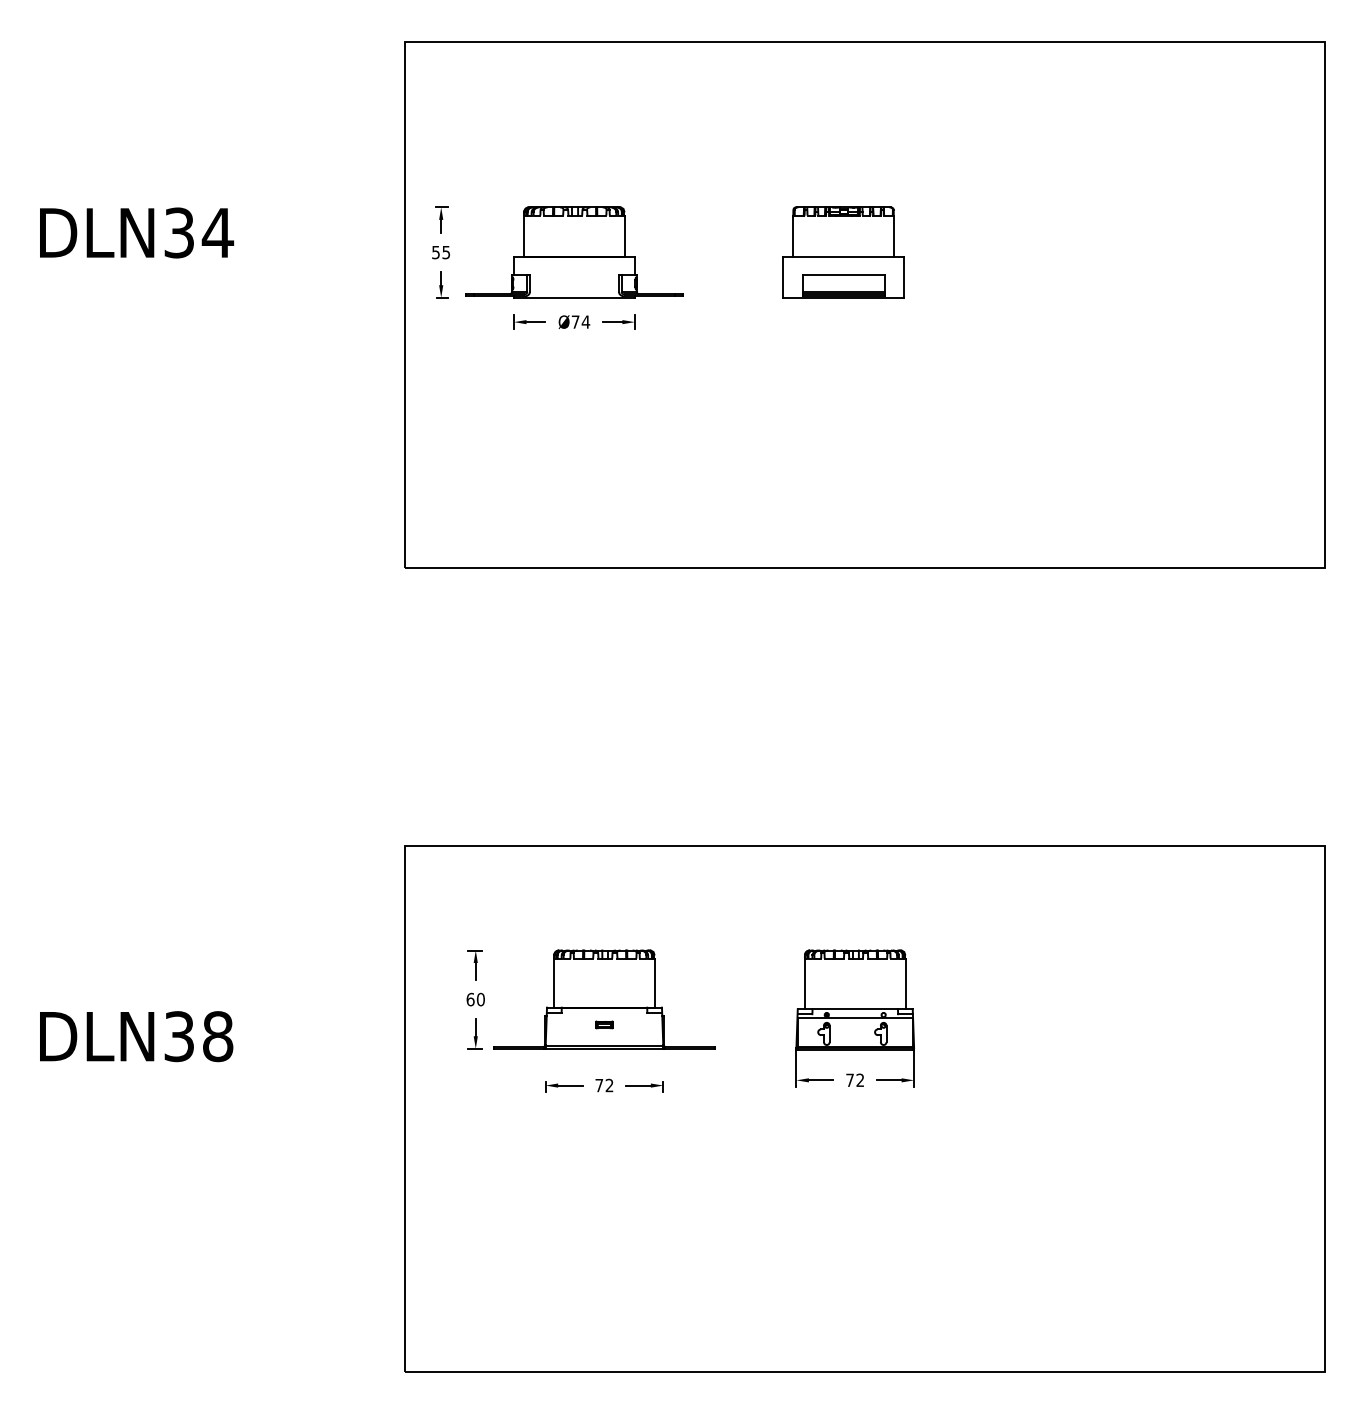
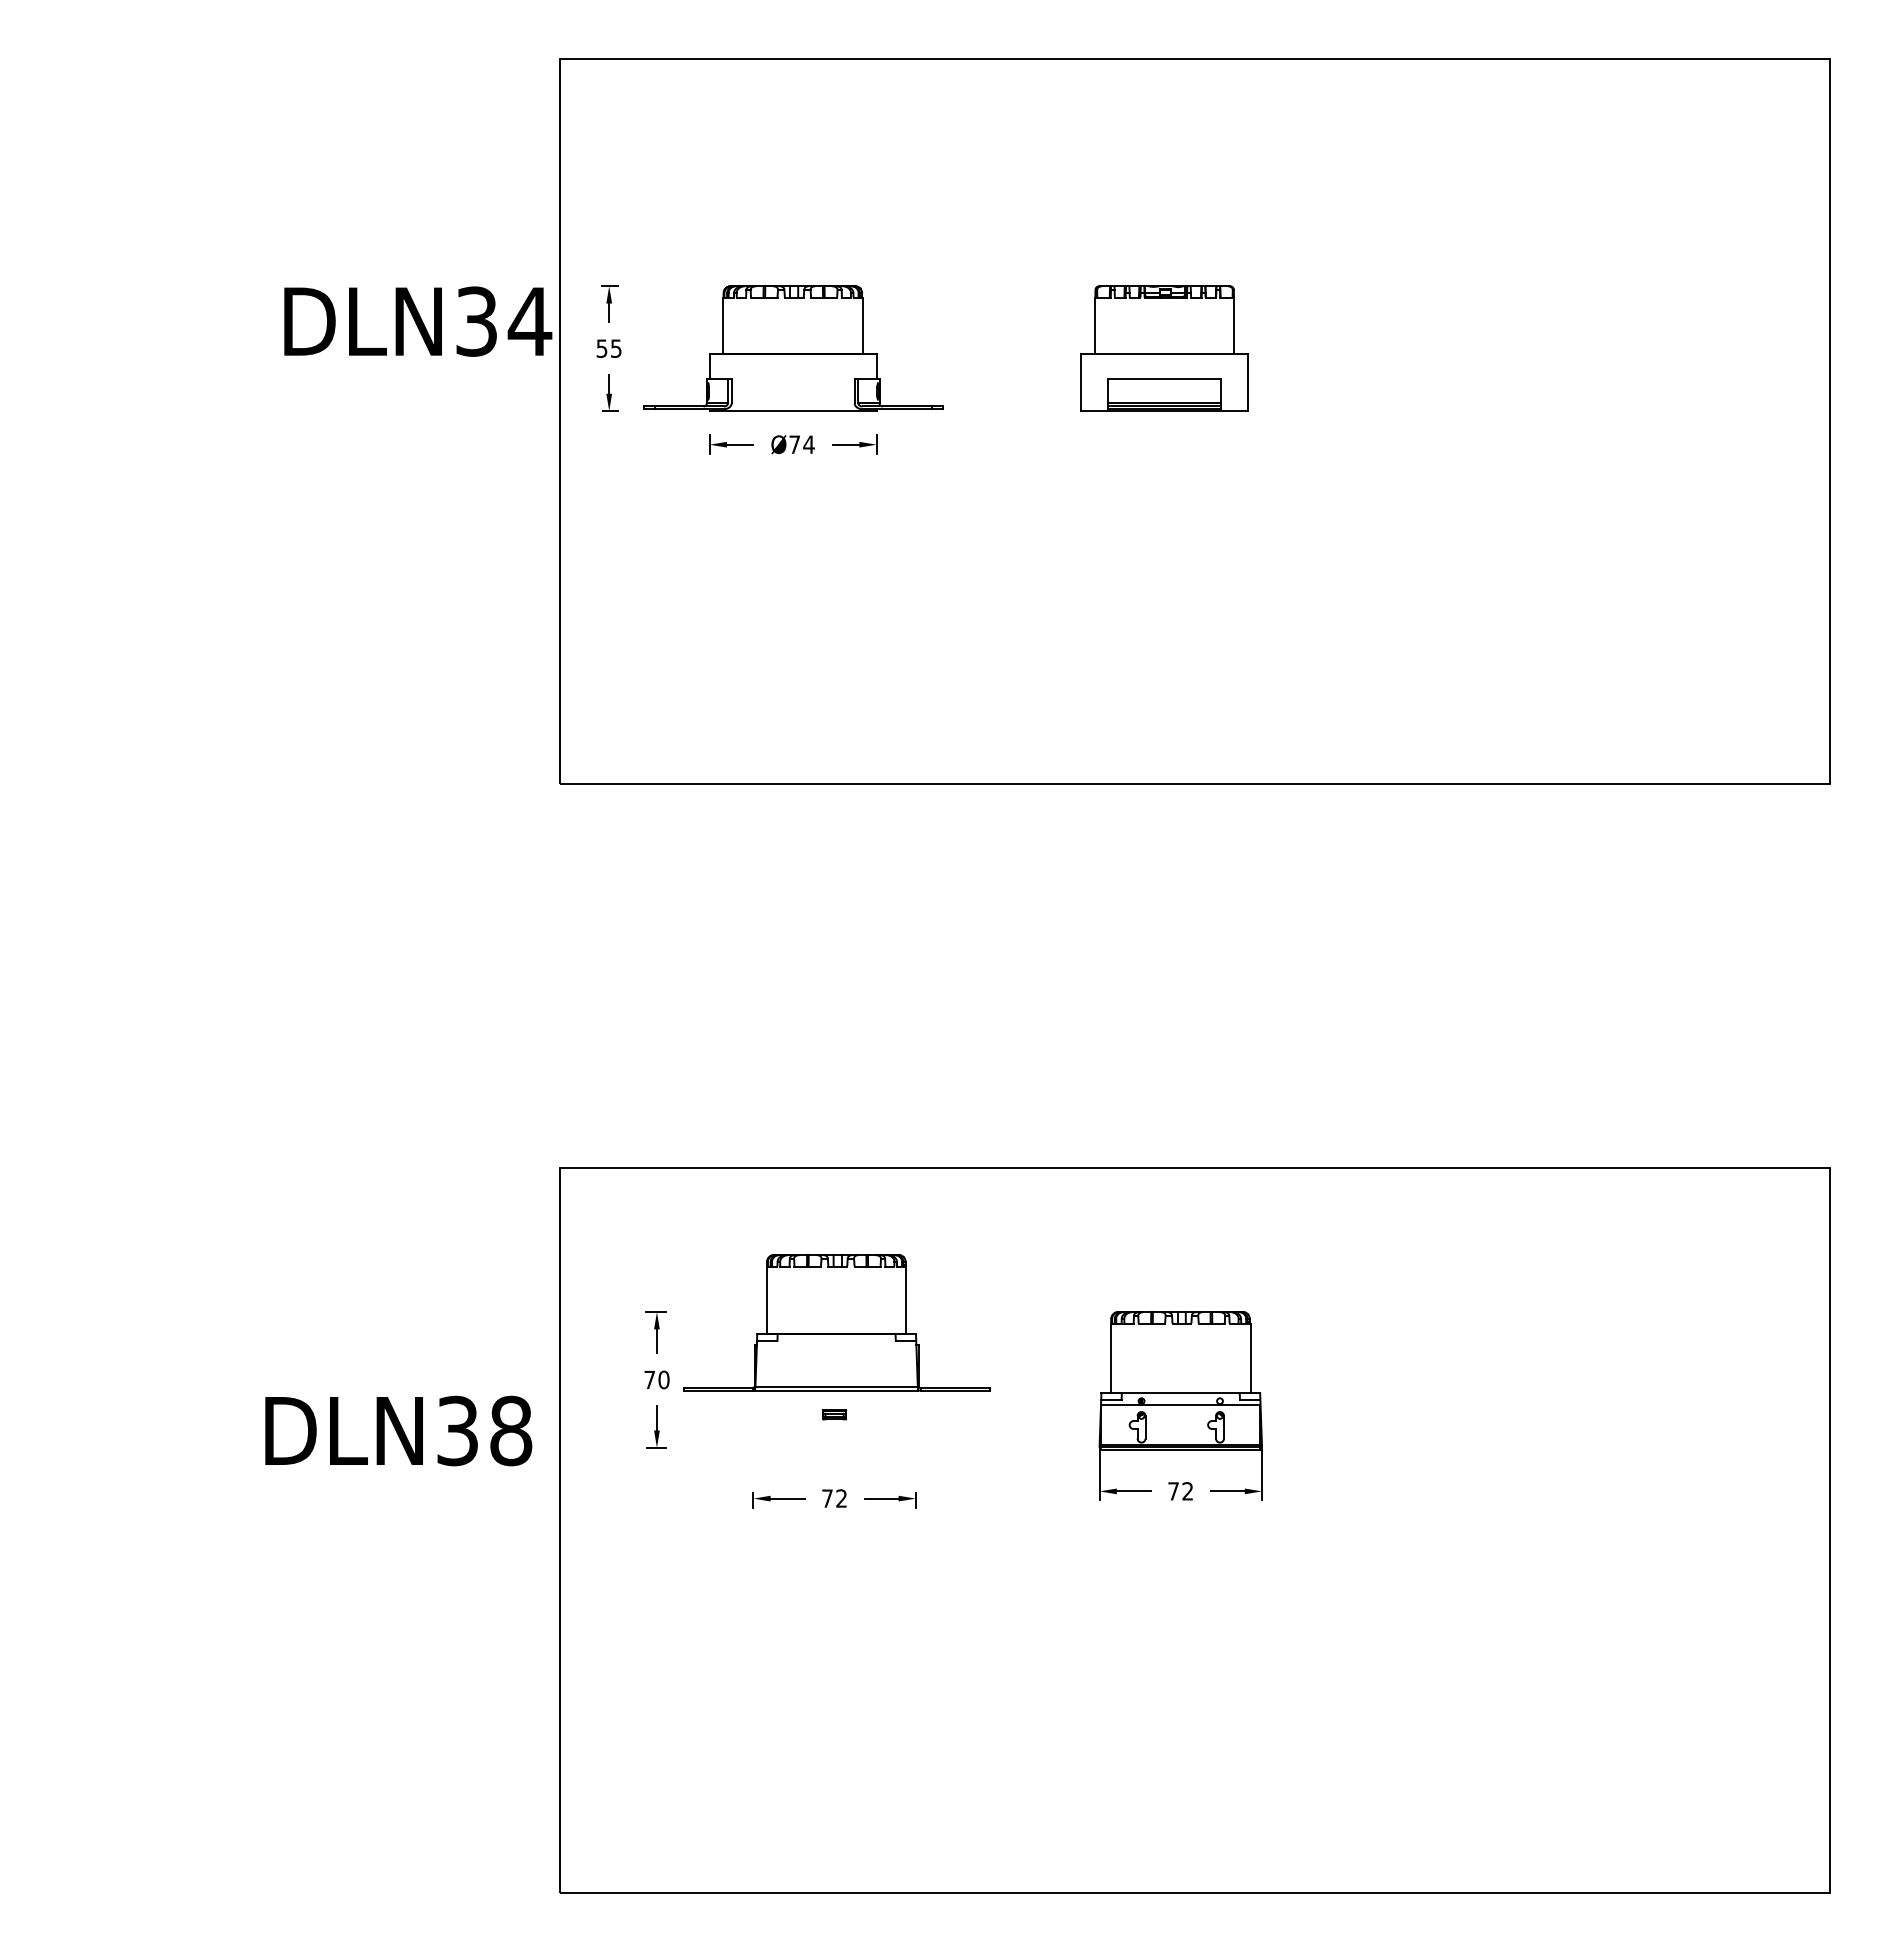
text: (137, 232) -> (418, 321), moved
text: (470, 999) -> (649, 1379), 60 -> 70
part: (604, 999) -> (836, 1322), moved
text: (136, 1036) -> (398, 1430), moved

